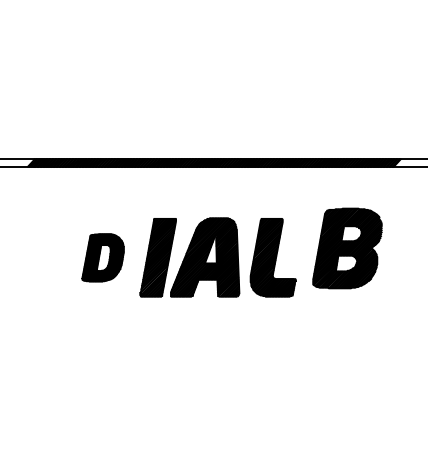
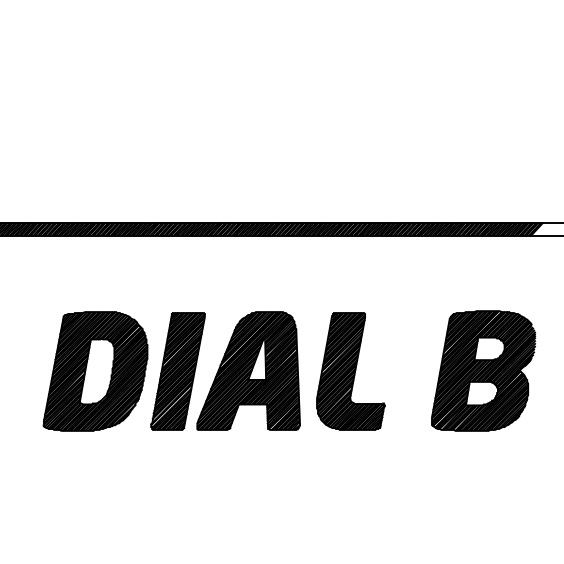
part: (347, 248) -> (483, 371), moved
part: (102, 257) -> (94, 371), size x1.67

